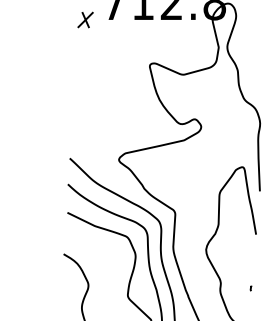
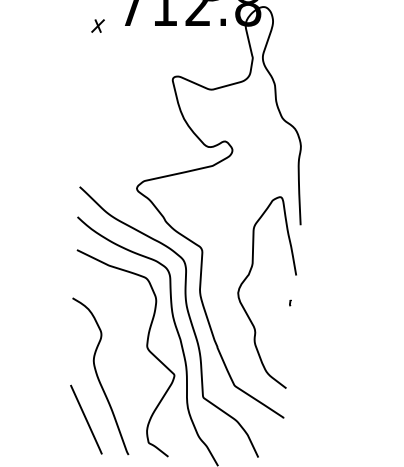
part: (85, 19) -> (97, 25), size x0.7
curve: (251, 288) -> (290, 302), moved

